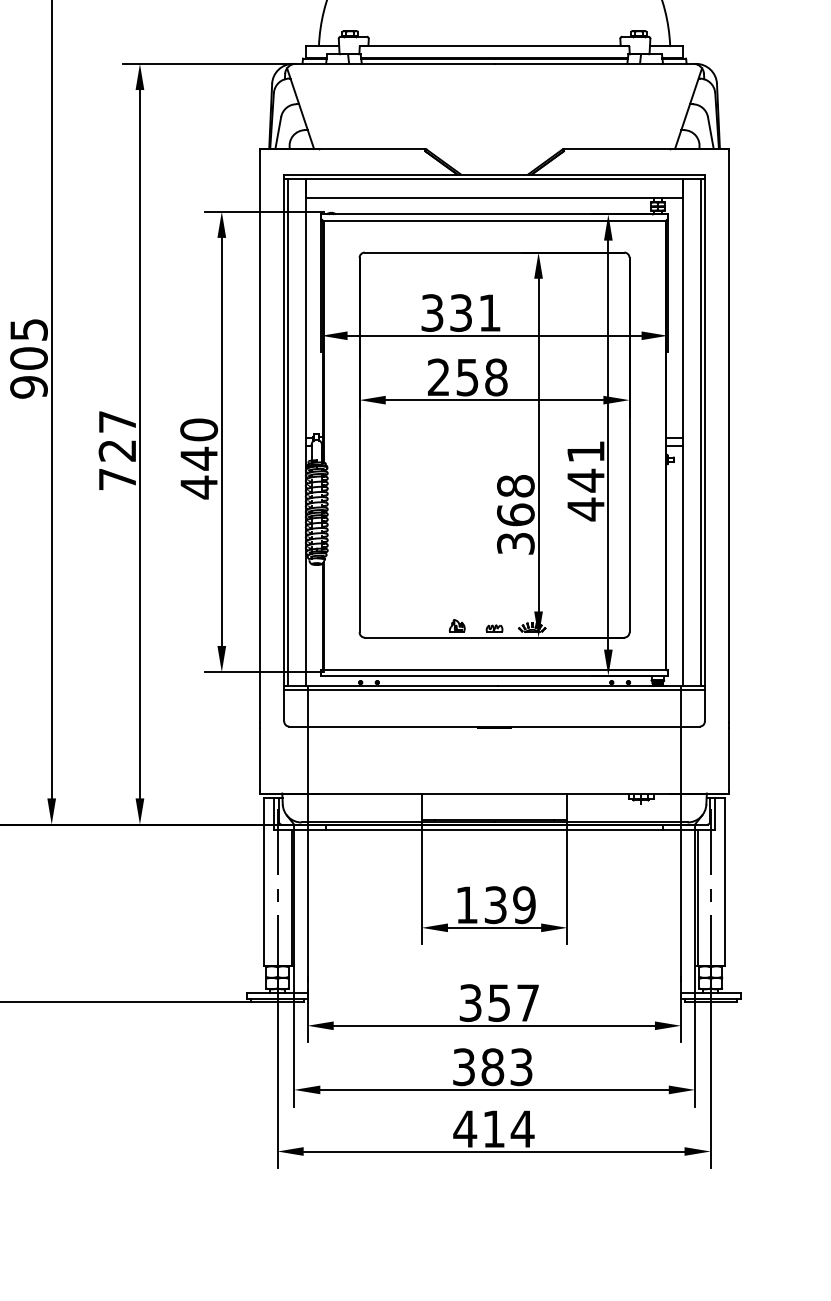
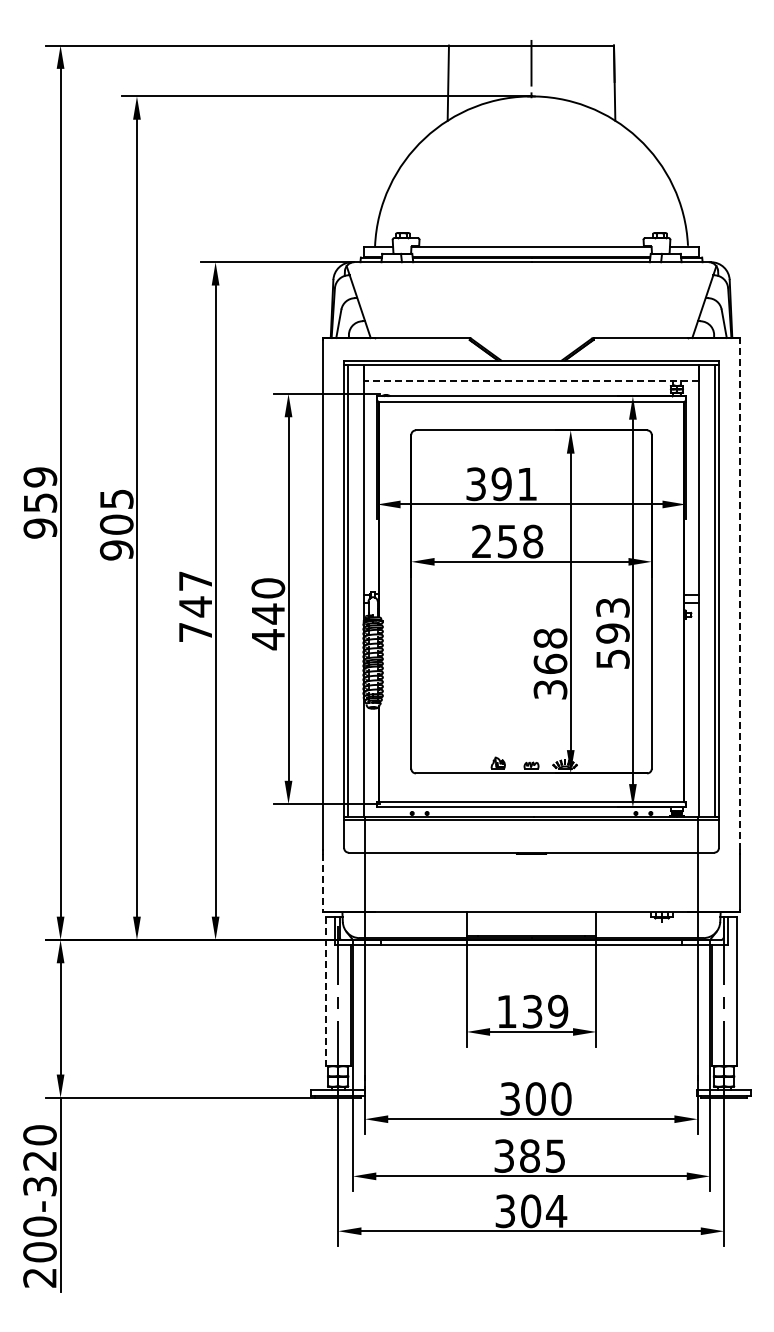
line: (494, 197) -> (531, 381), solid -> dashed
text: (460, 312) -> (501, 483), 331 -> 391
line: (729, 436) -> (740, 594), solid -> dashed
text: (116, 450) -> (194, 606), 727 -> 747
text: (585, 480) -> (612, 633), 441 -> 593
line: (259, 760) -> (322, 882), solid -> dashed
line: (264, 882) -> (326, 991), solid -> dashed
text: (513, 1002) -> (548, 1098), 357 -> 300
text: (521, 1066) -> (555, 1155), 383 -> 385
text: (478, 1129) -> (517, 1211), 414 -> 304

